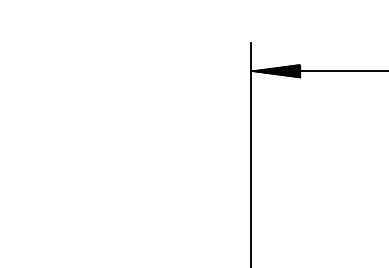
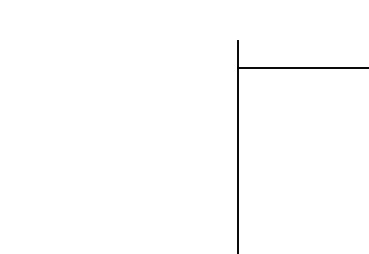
hatch: (274, 71) -> (260, 67), removed

